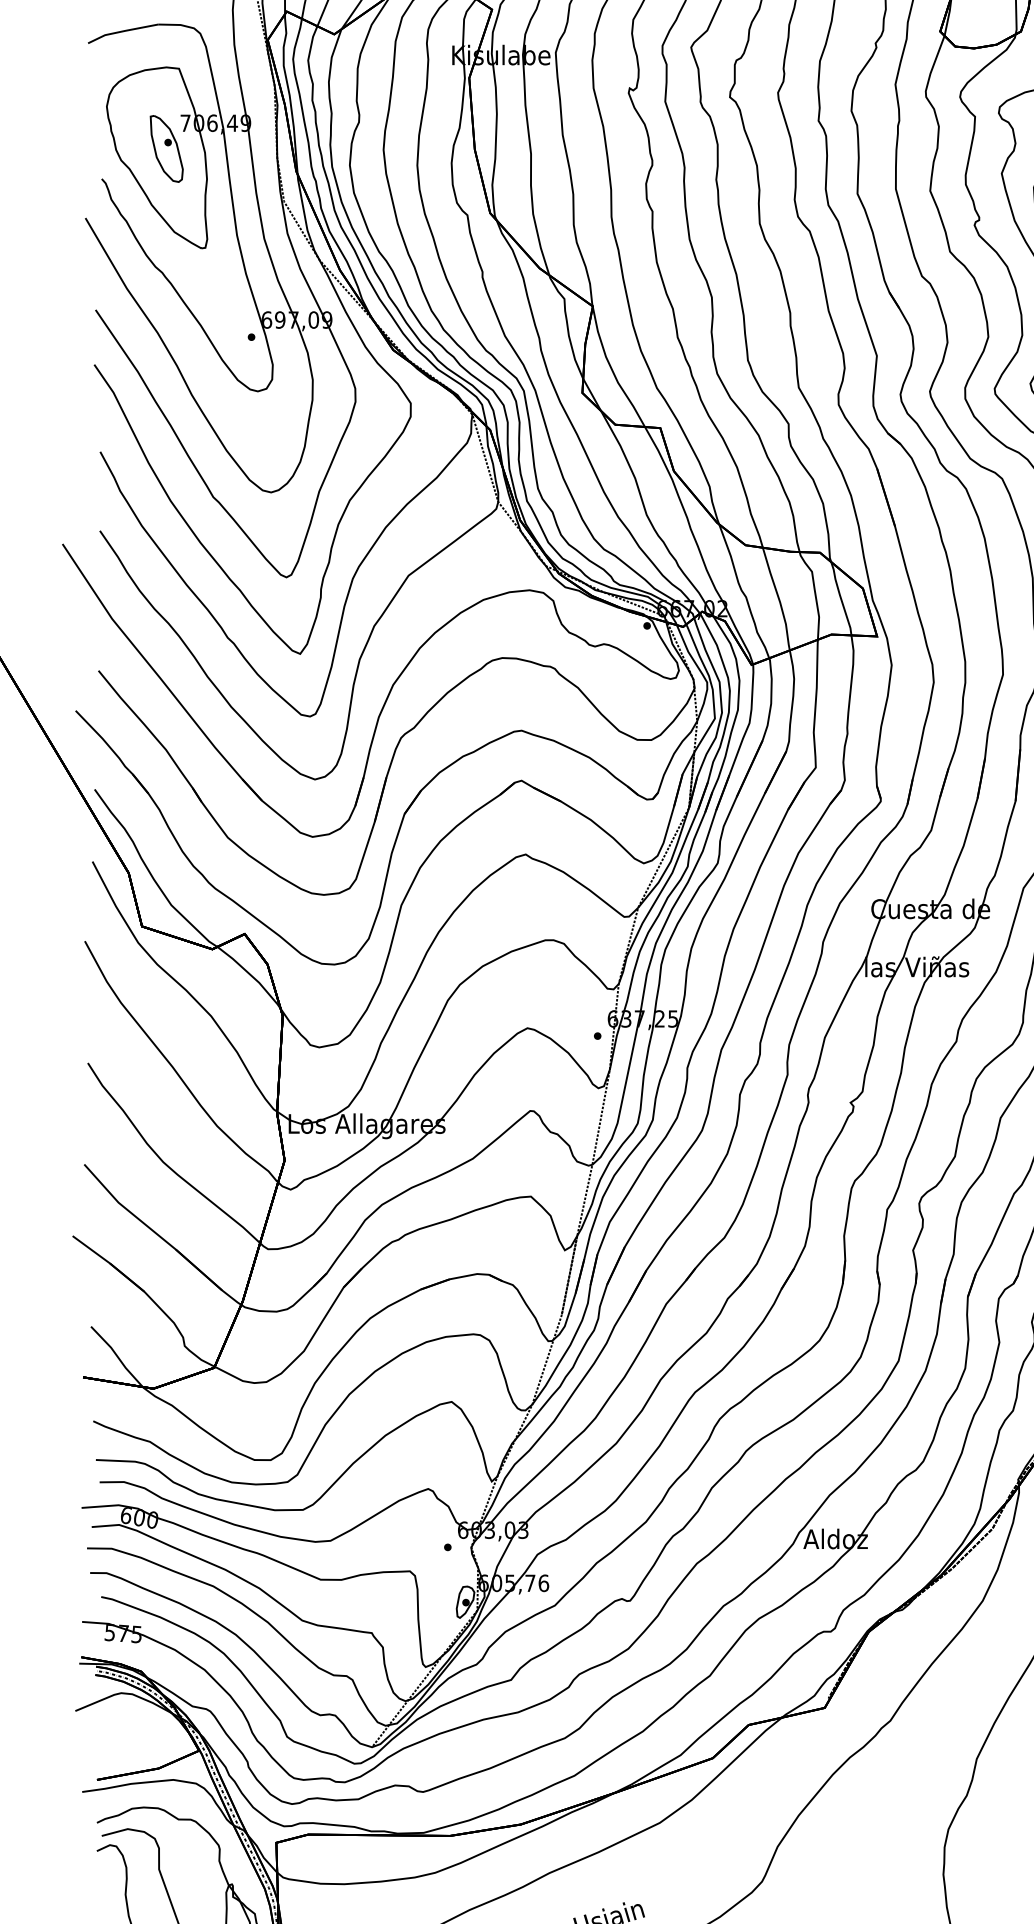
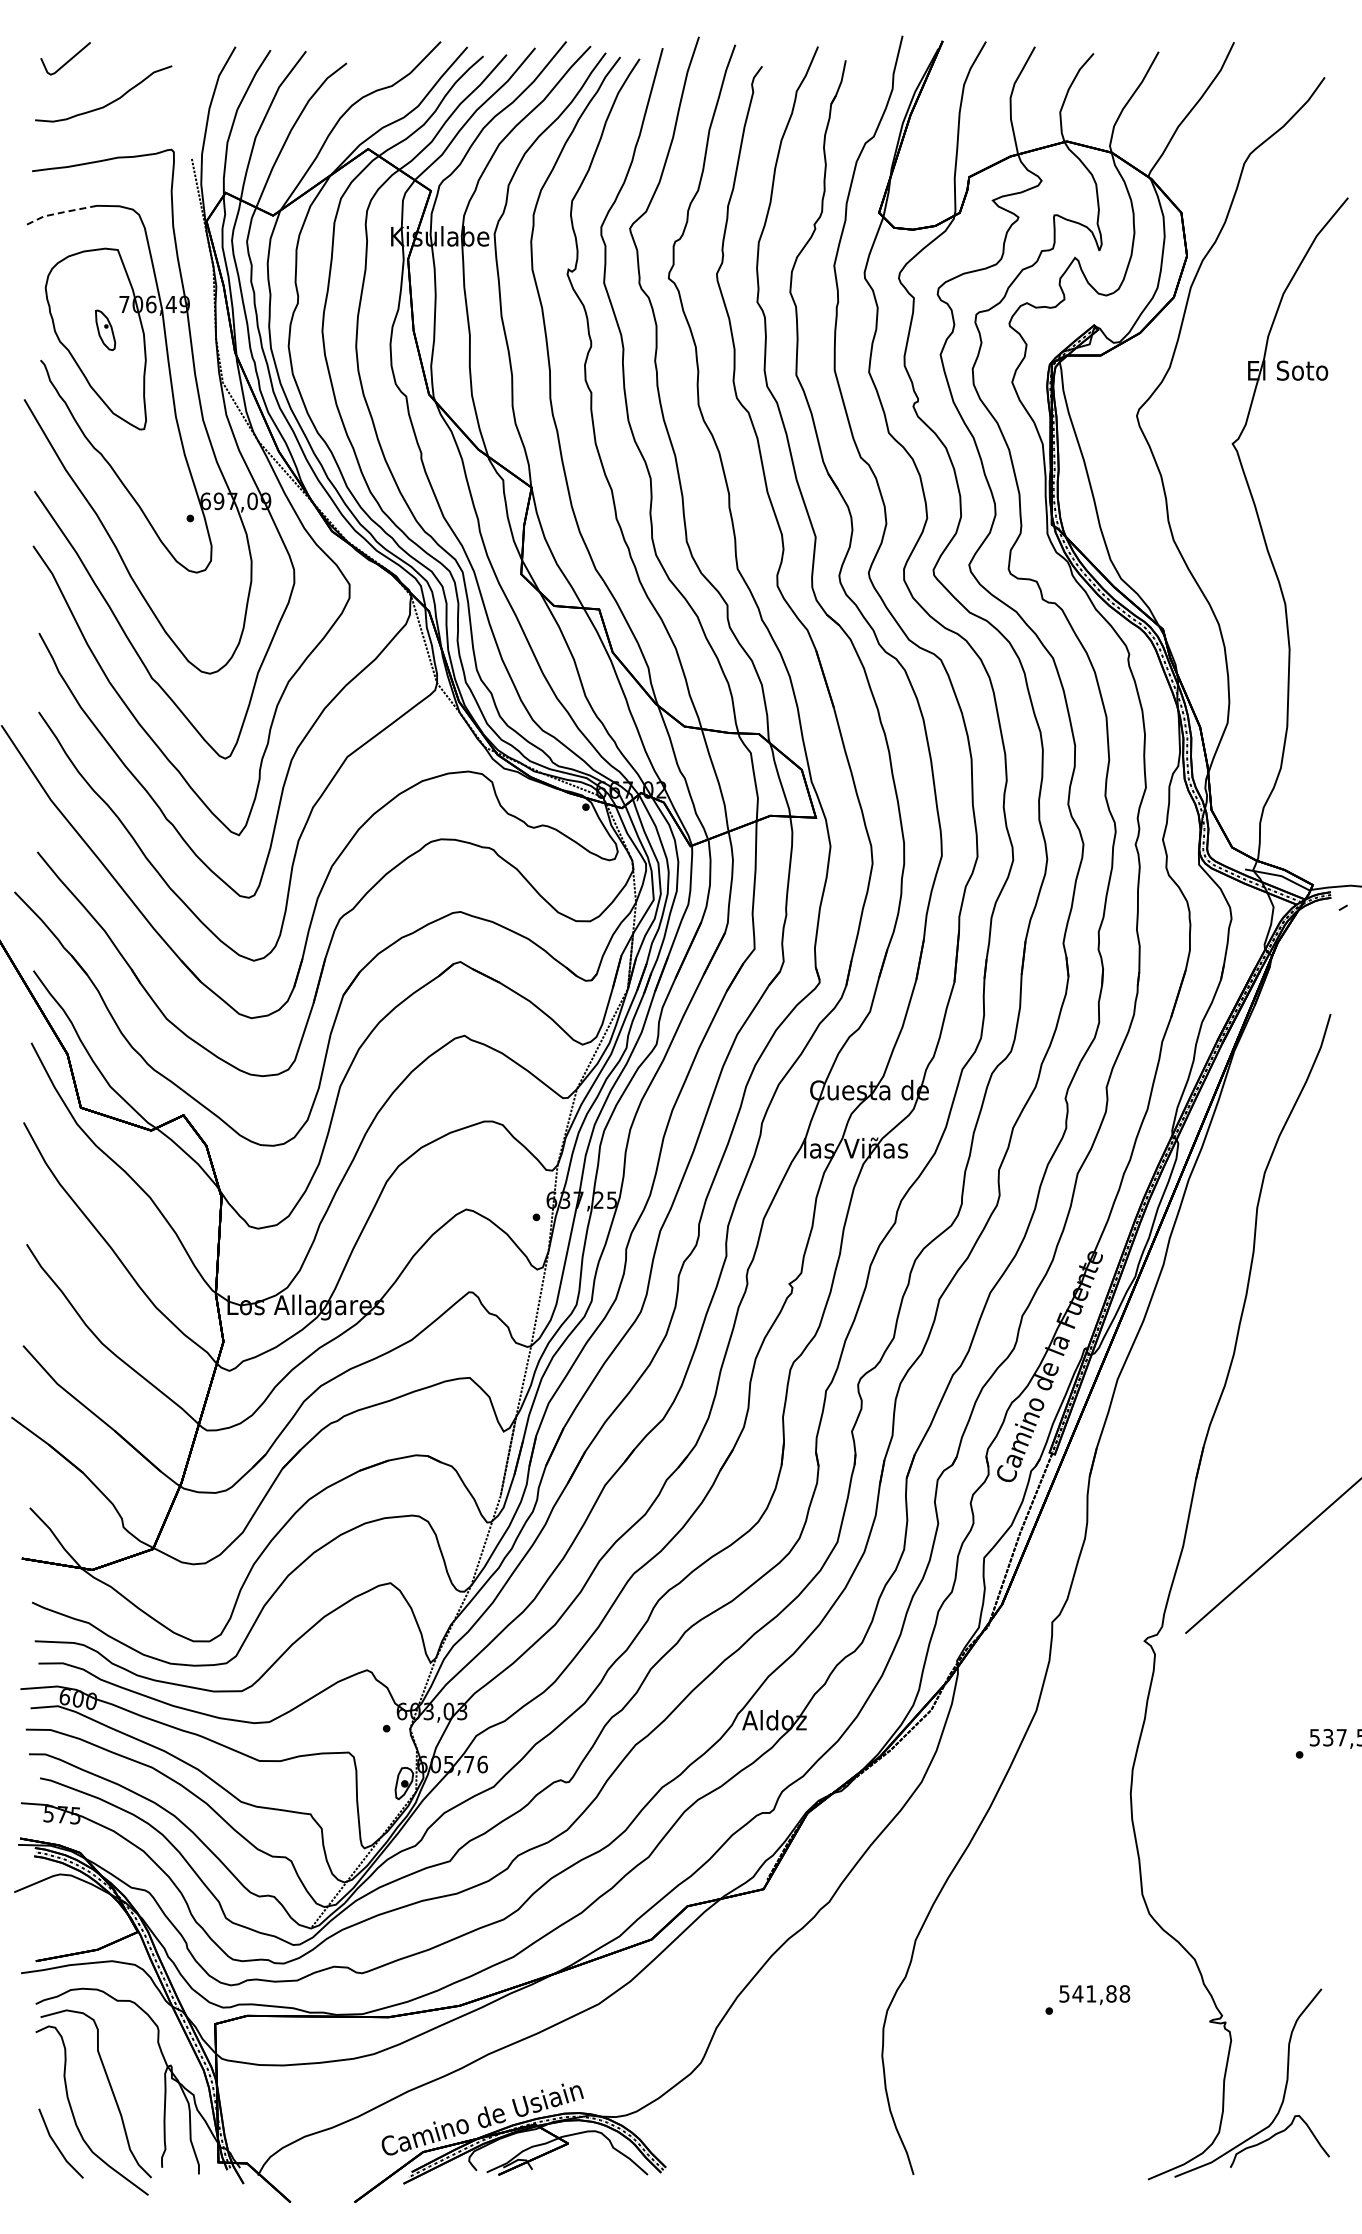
line: (122, 31) -> (61, 212), solid -> dashed
part: (166, 149) -> (105, 330), size x0.6

